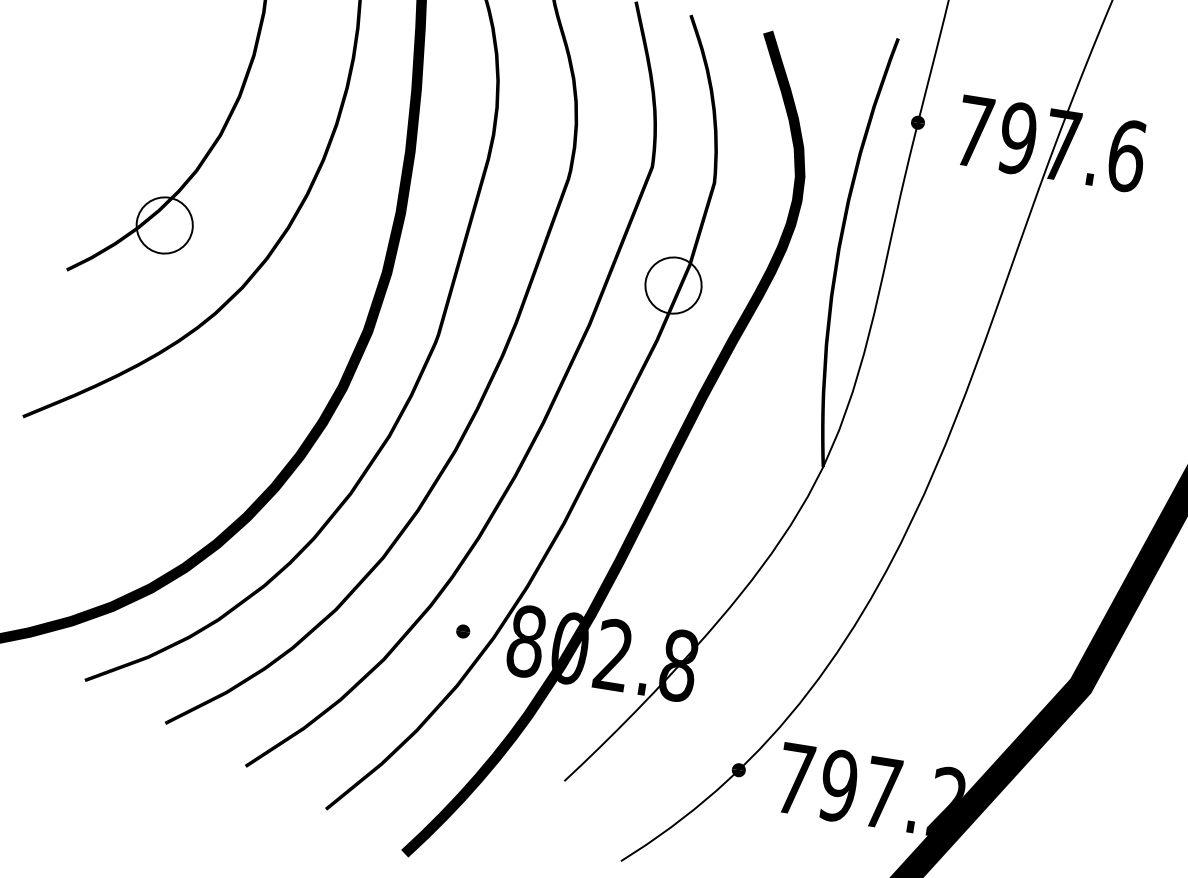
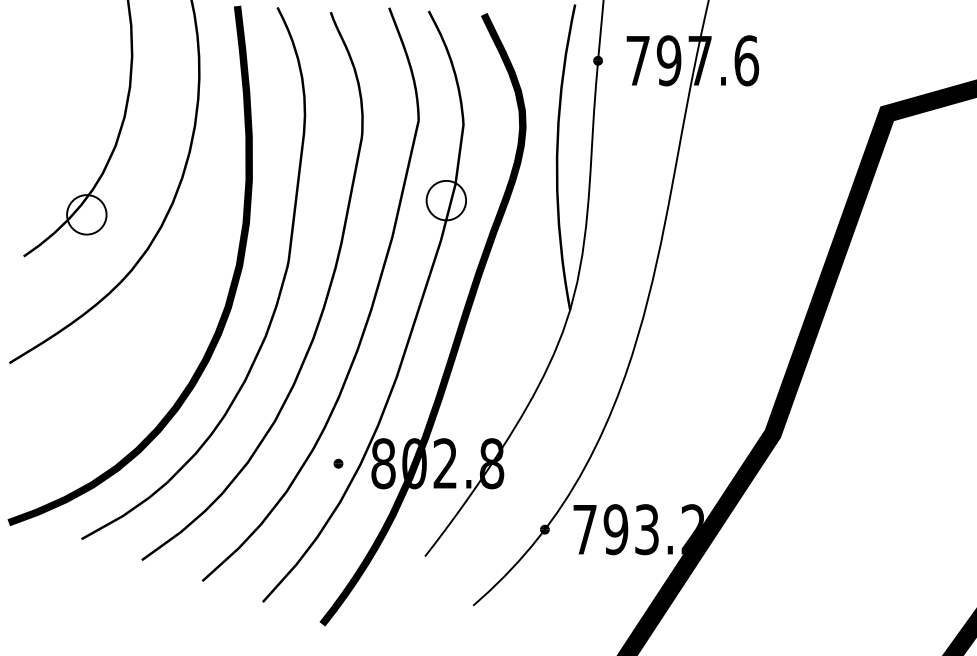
text: (881, 792) -> (646, 529), 797.2 -> 793.2

